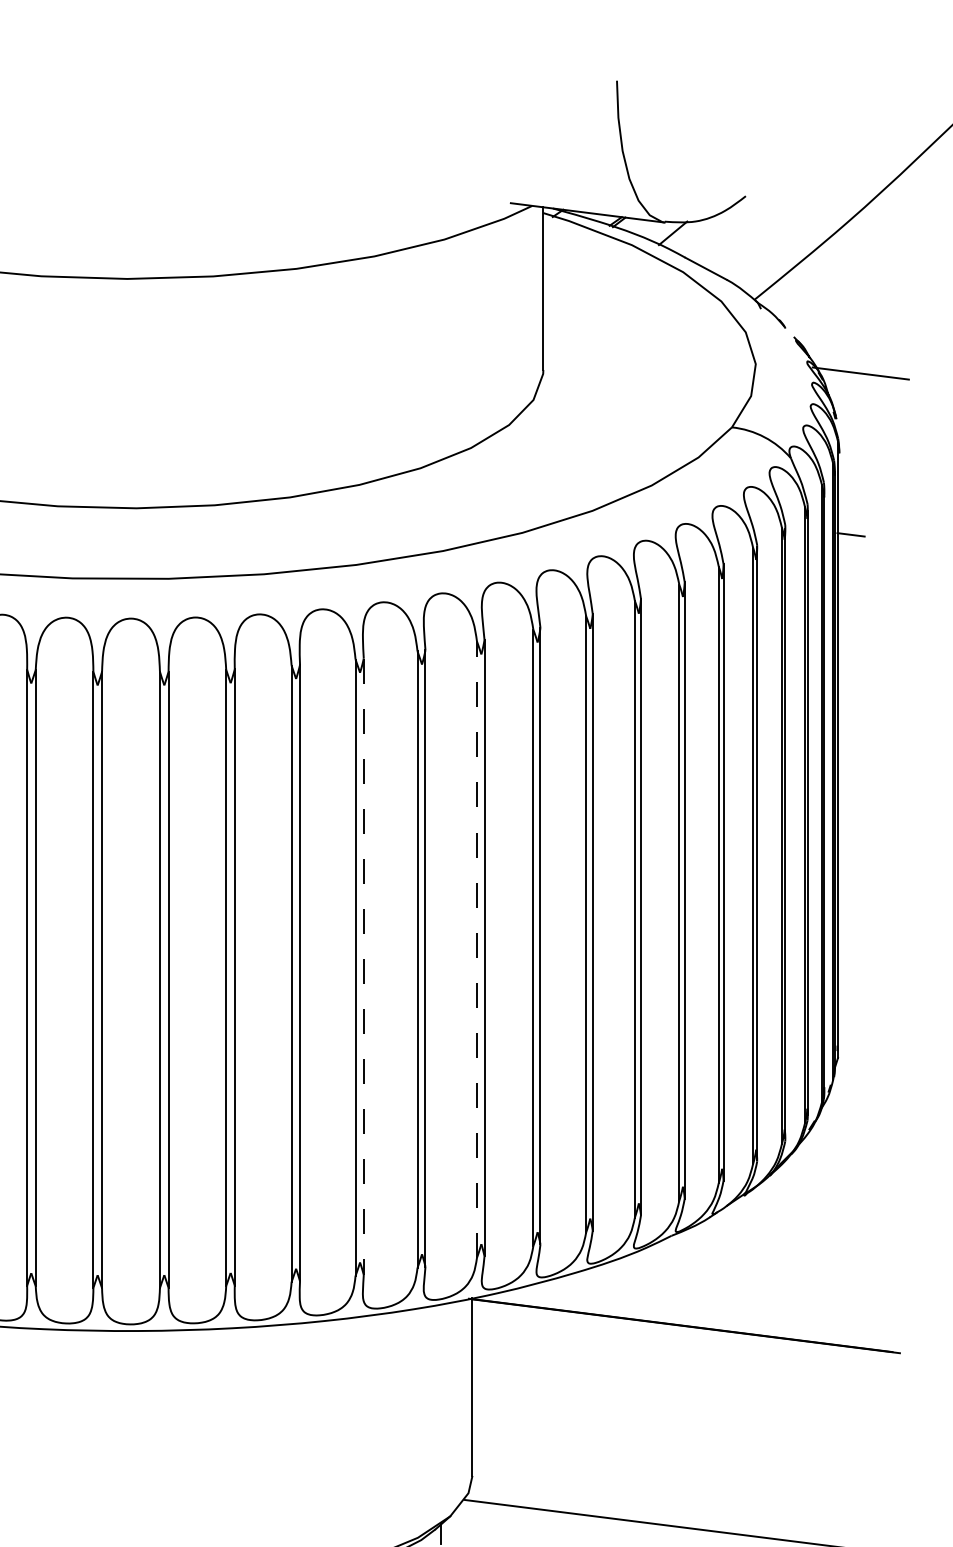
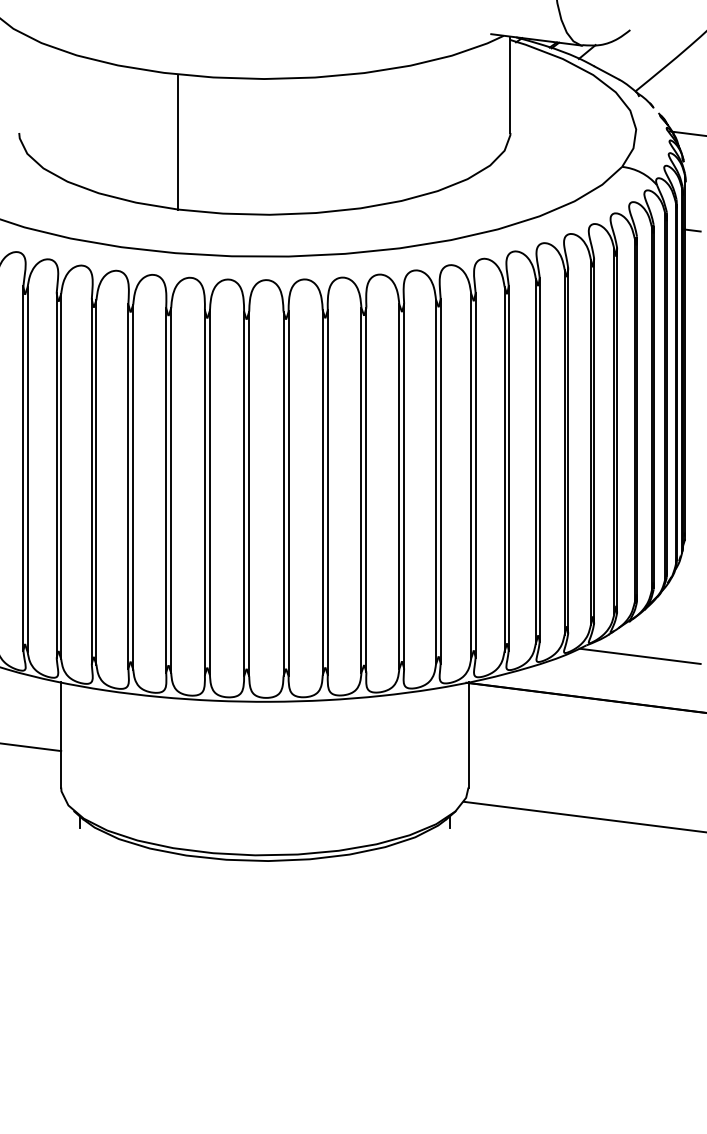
line: (477, 948) -> (471, 475), dashed -> solid
line: (364, 967) -> (404, 486), dashed -> solid
line: (761, 1252) -> (639, 655), added

